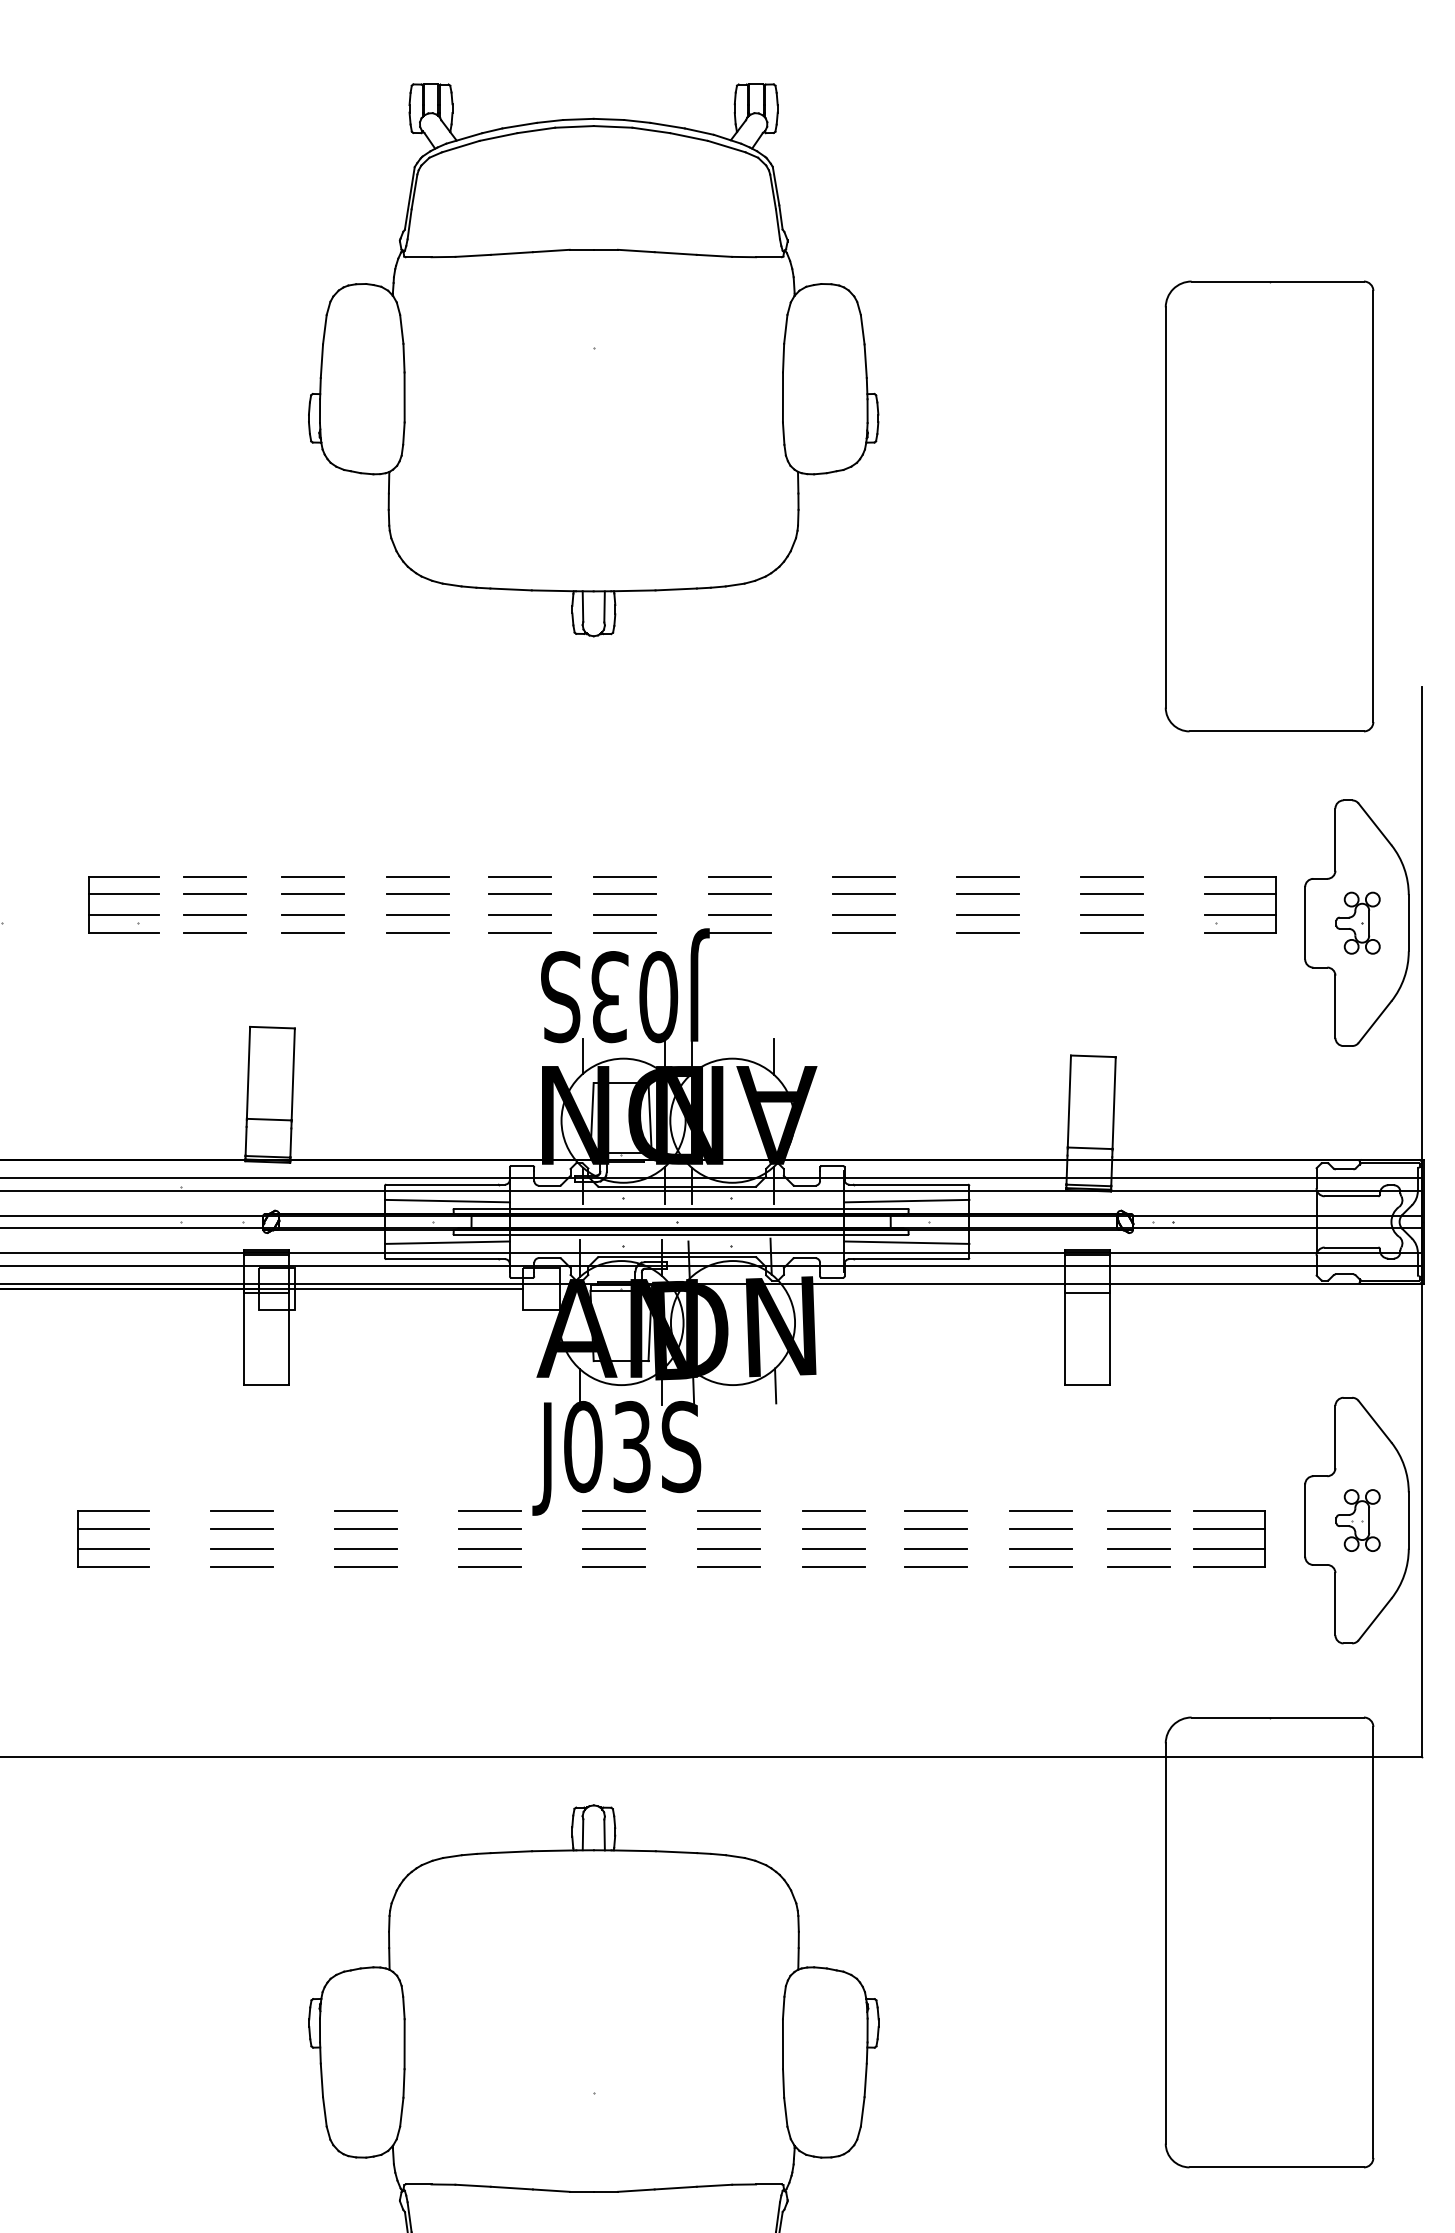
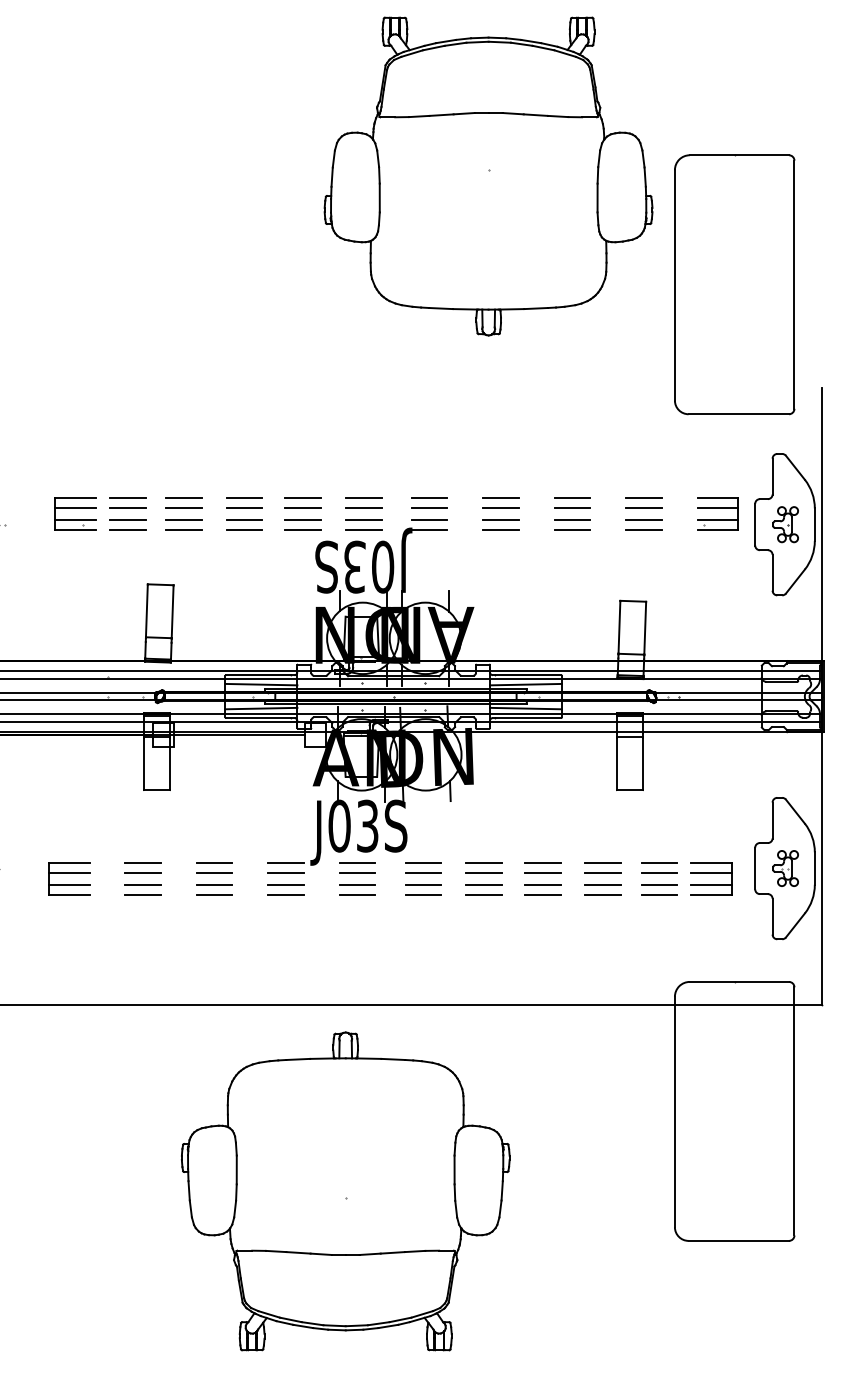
part: (593, 360) -> (488, 176), moved

